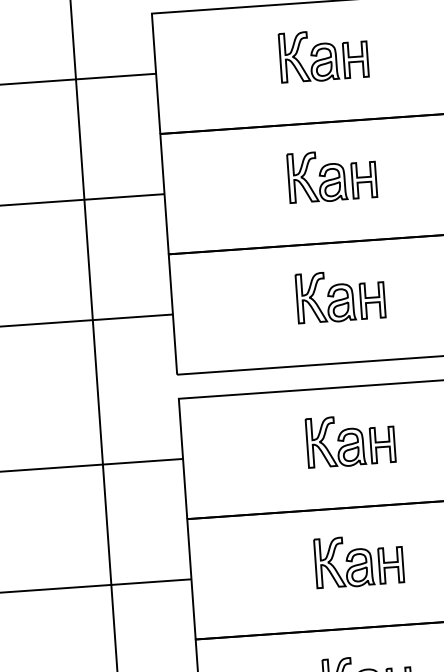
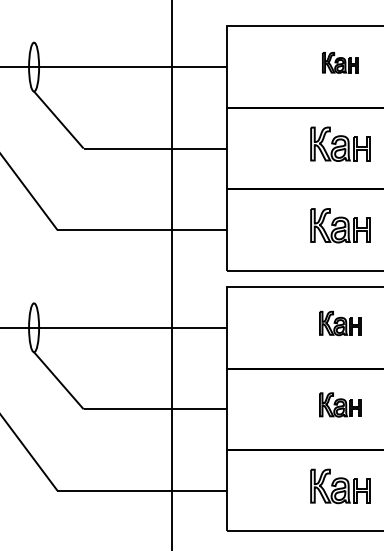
part: (323, 55) -> (340, 62), size x0.6
part: (350, 440) -> (340, 323), size x0.7
part: (359, 560) -> (340, 404), size x0.7

